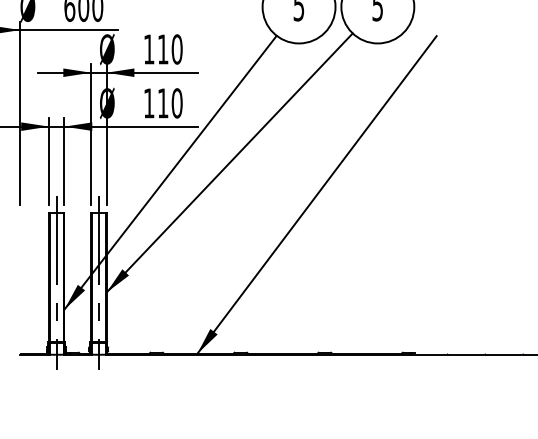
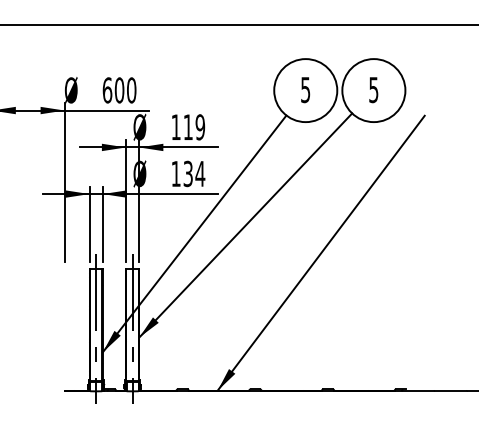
text: (177, 49) -> (200, 127), 110 -> 119
text: (170, 102) -> (194, 173), 110 -> 134

